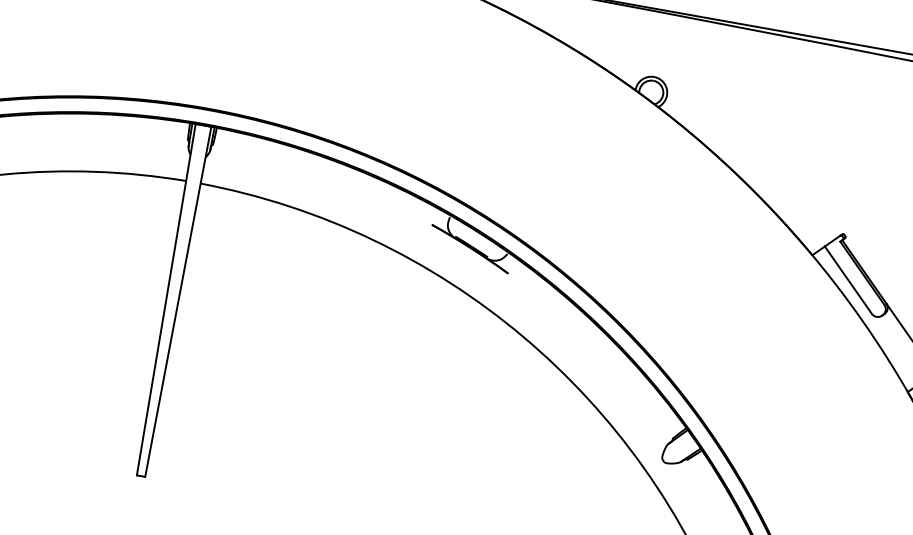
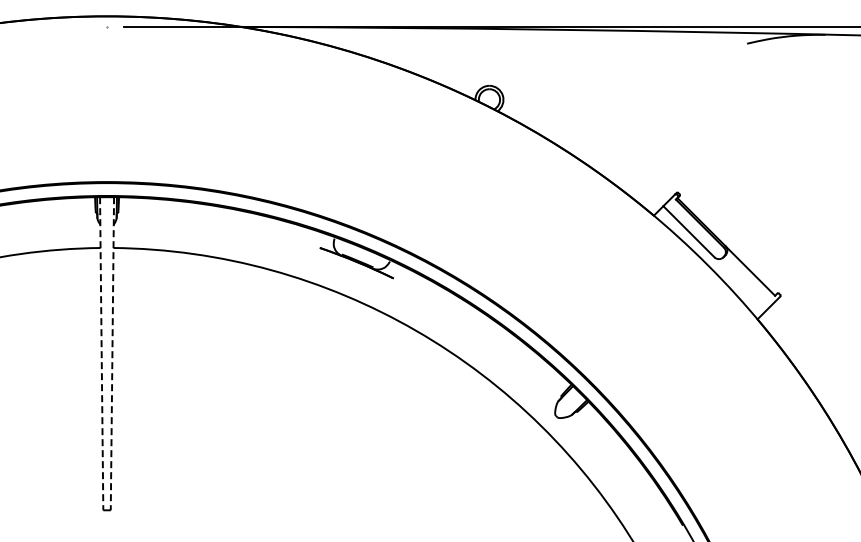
line: (166, 299) -> (101, 353), solid -> dashed
line: (178, 301) -> (112, 353), solid -> dashed

